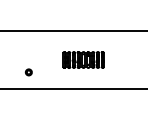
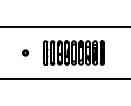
part: (83, 59) -> (73, 52), size x1.67
part: (28, 71) -> (25, 52), moved

